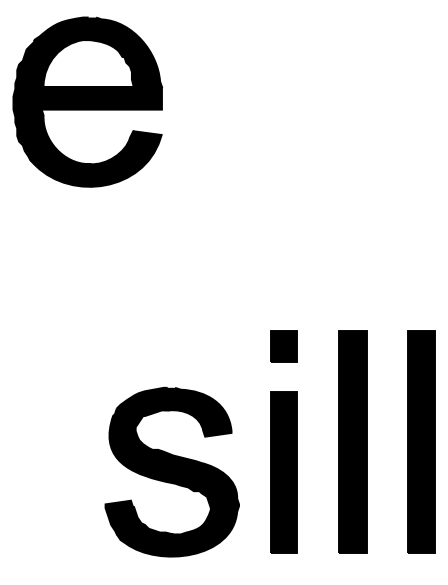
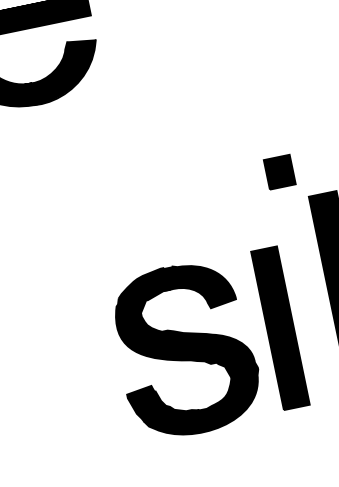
part: (283, 346) -> (279, 172), moved
part: (171, 471) -> (185, 349), moved
part: (283, 472) -> (279, 328), moved

